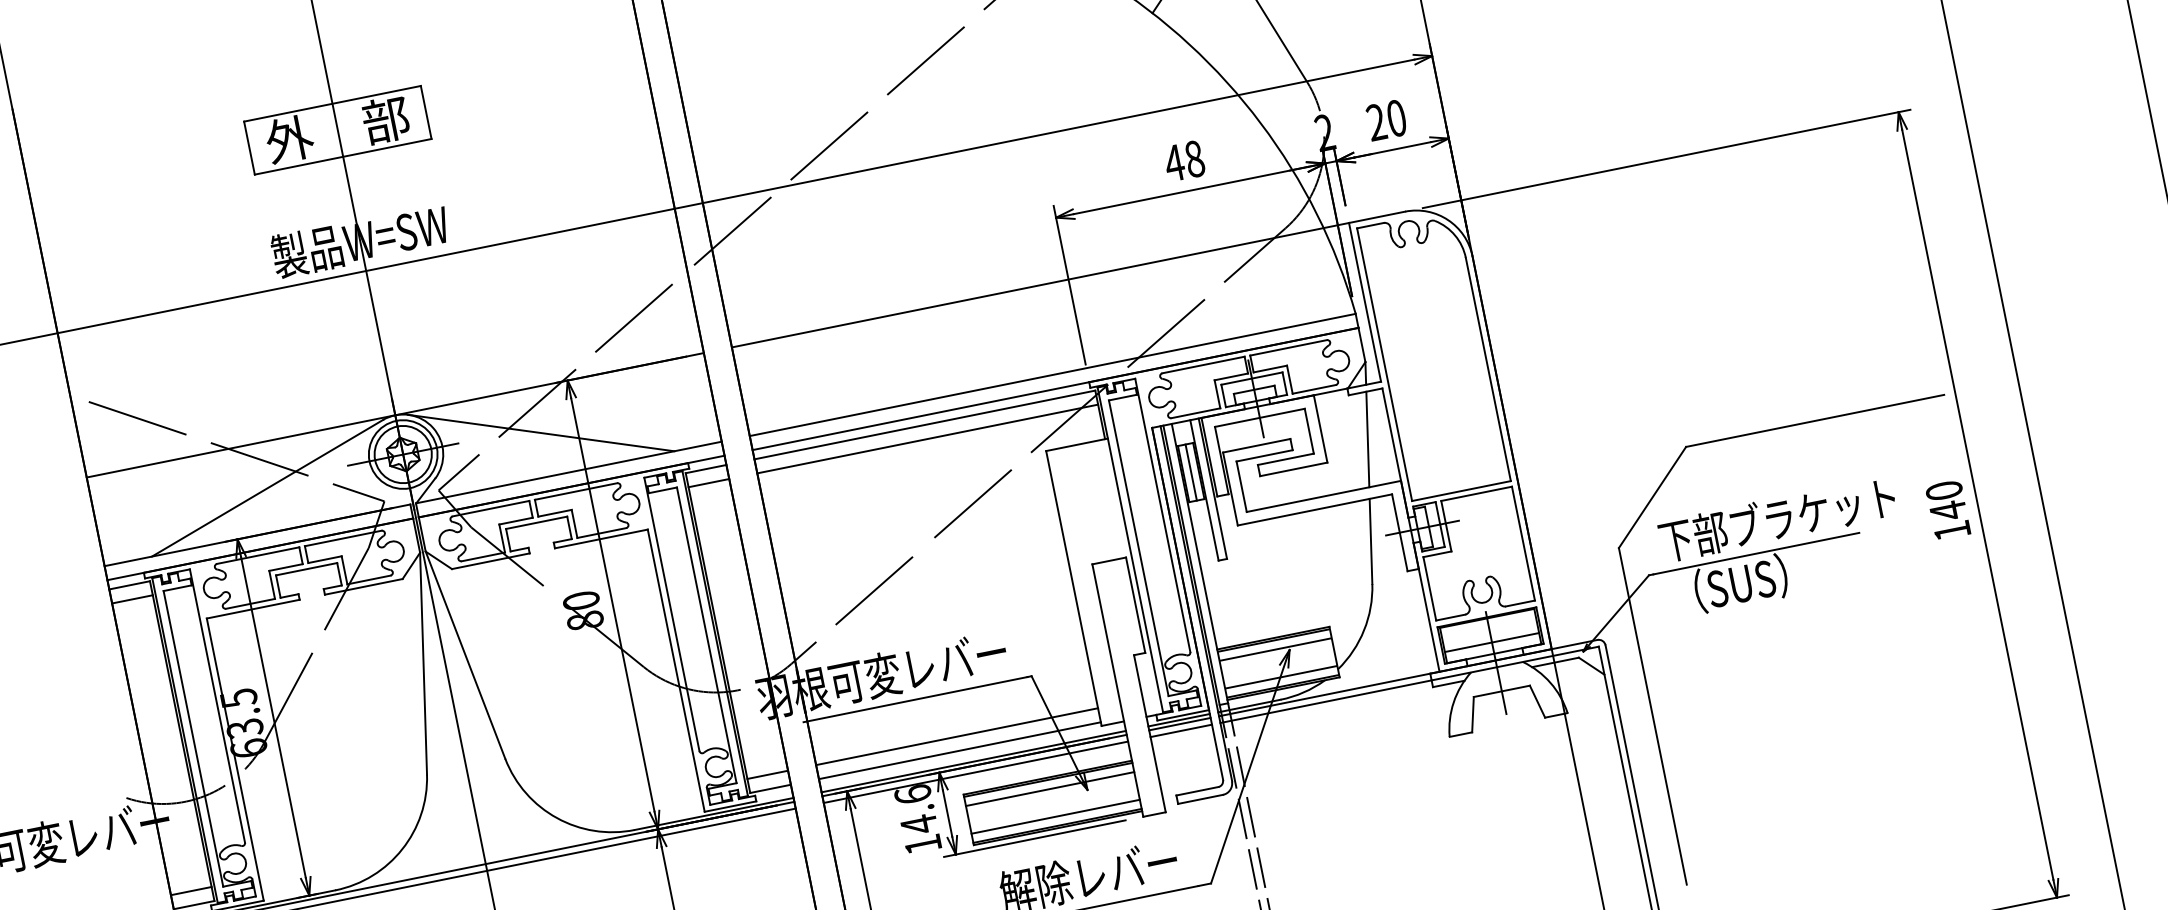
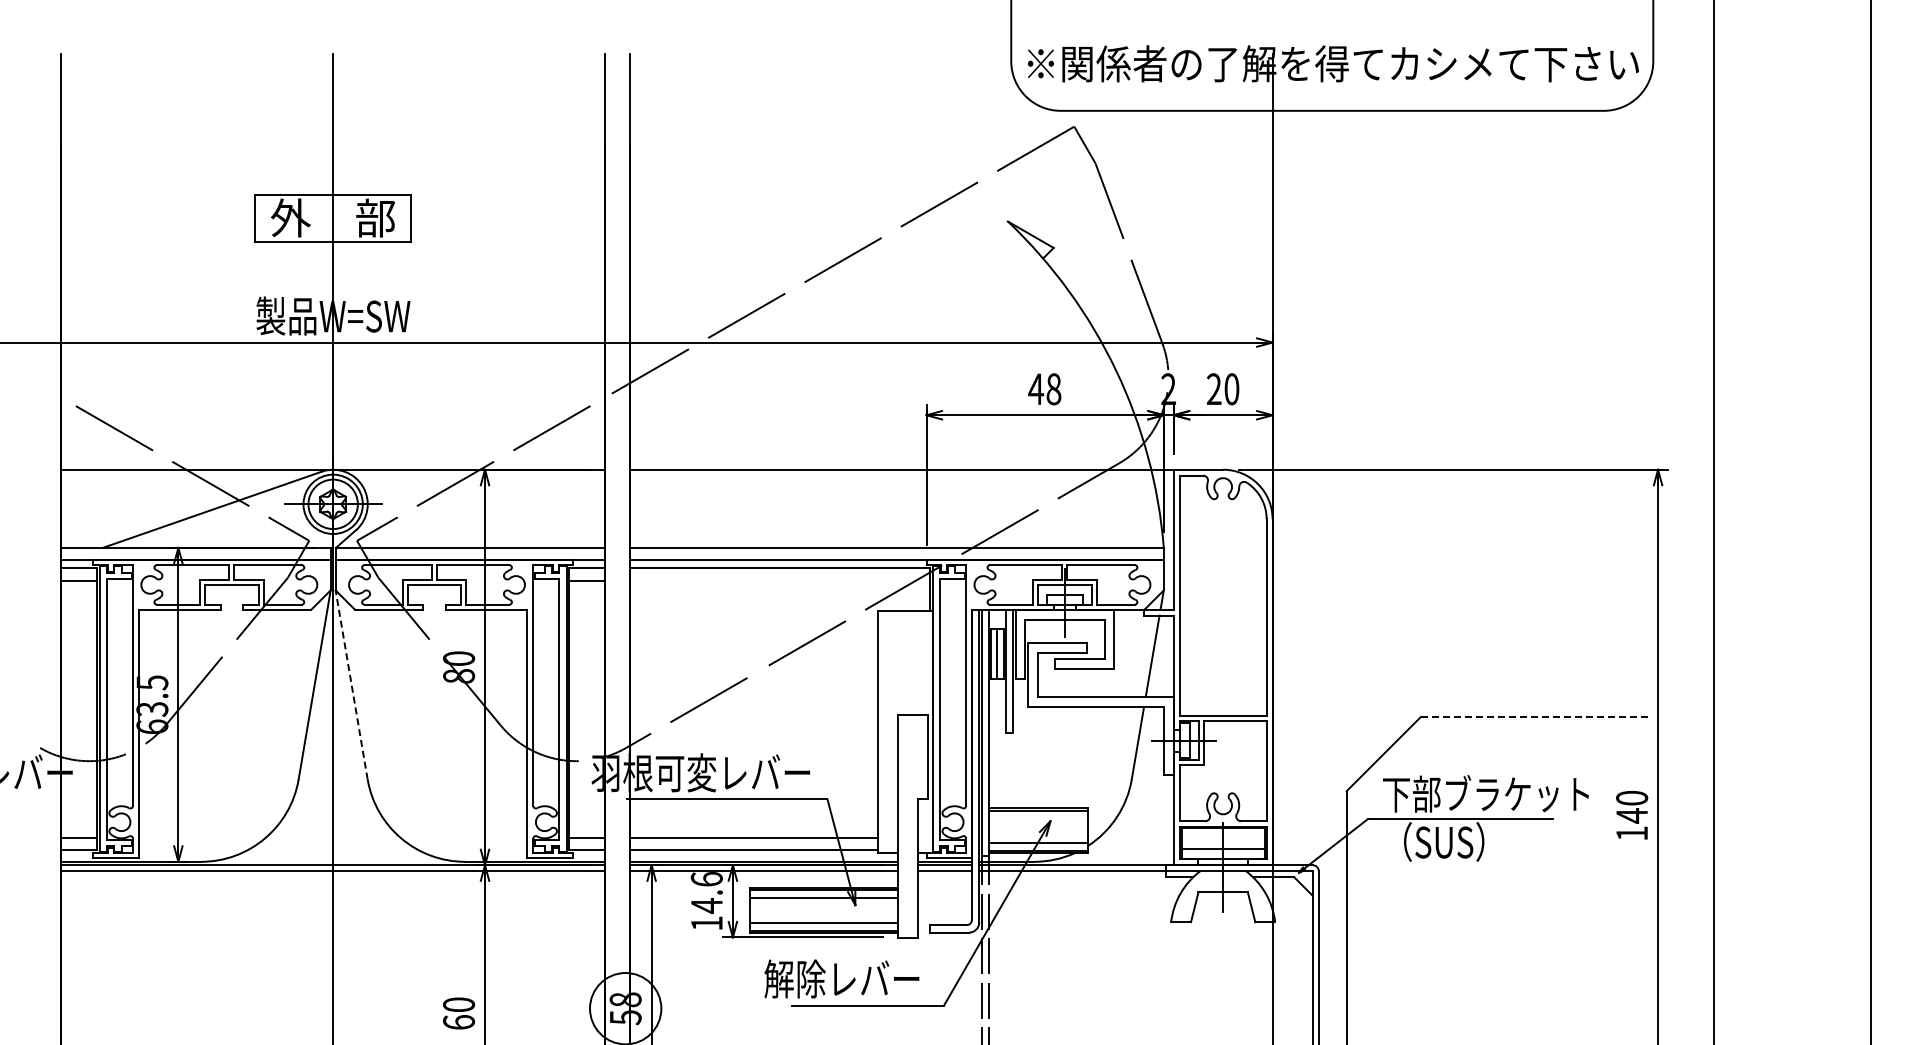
line: (1814, 420) -> (1534, 716), solid -> dashed
line: (540, 432) -> (453, 509), removed
line: (927, 438) -> (779, 580), removed
line: (1275, 649) -> (1038, 818), removed
line: (465, 654) -> (351, 684), solid -> dashed

